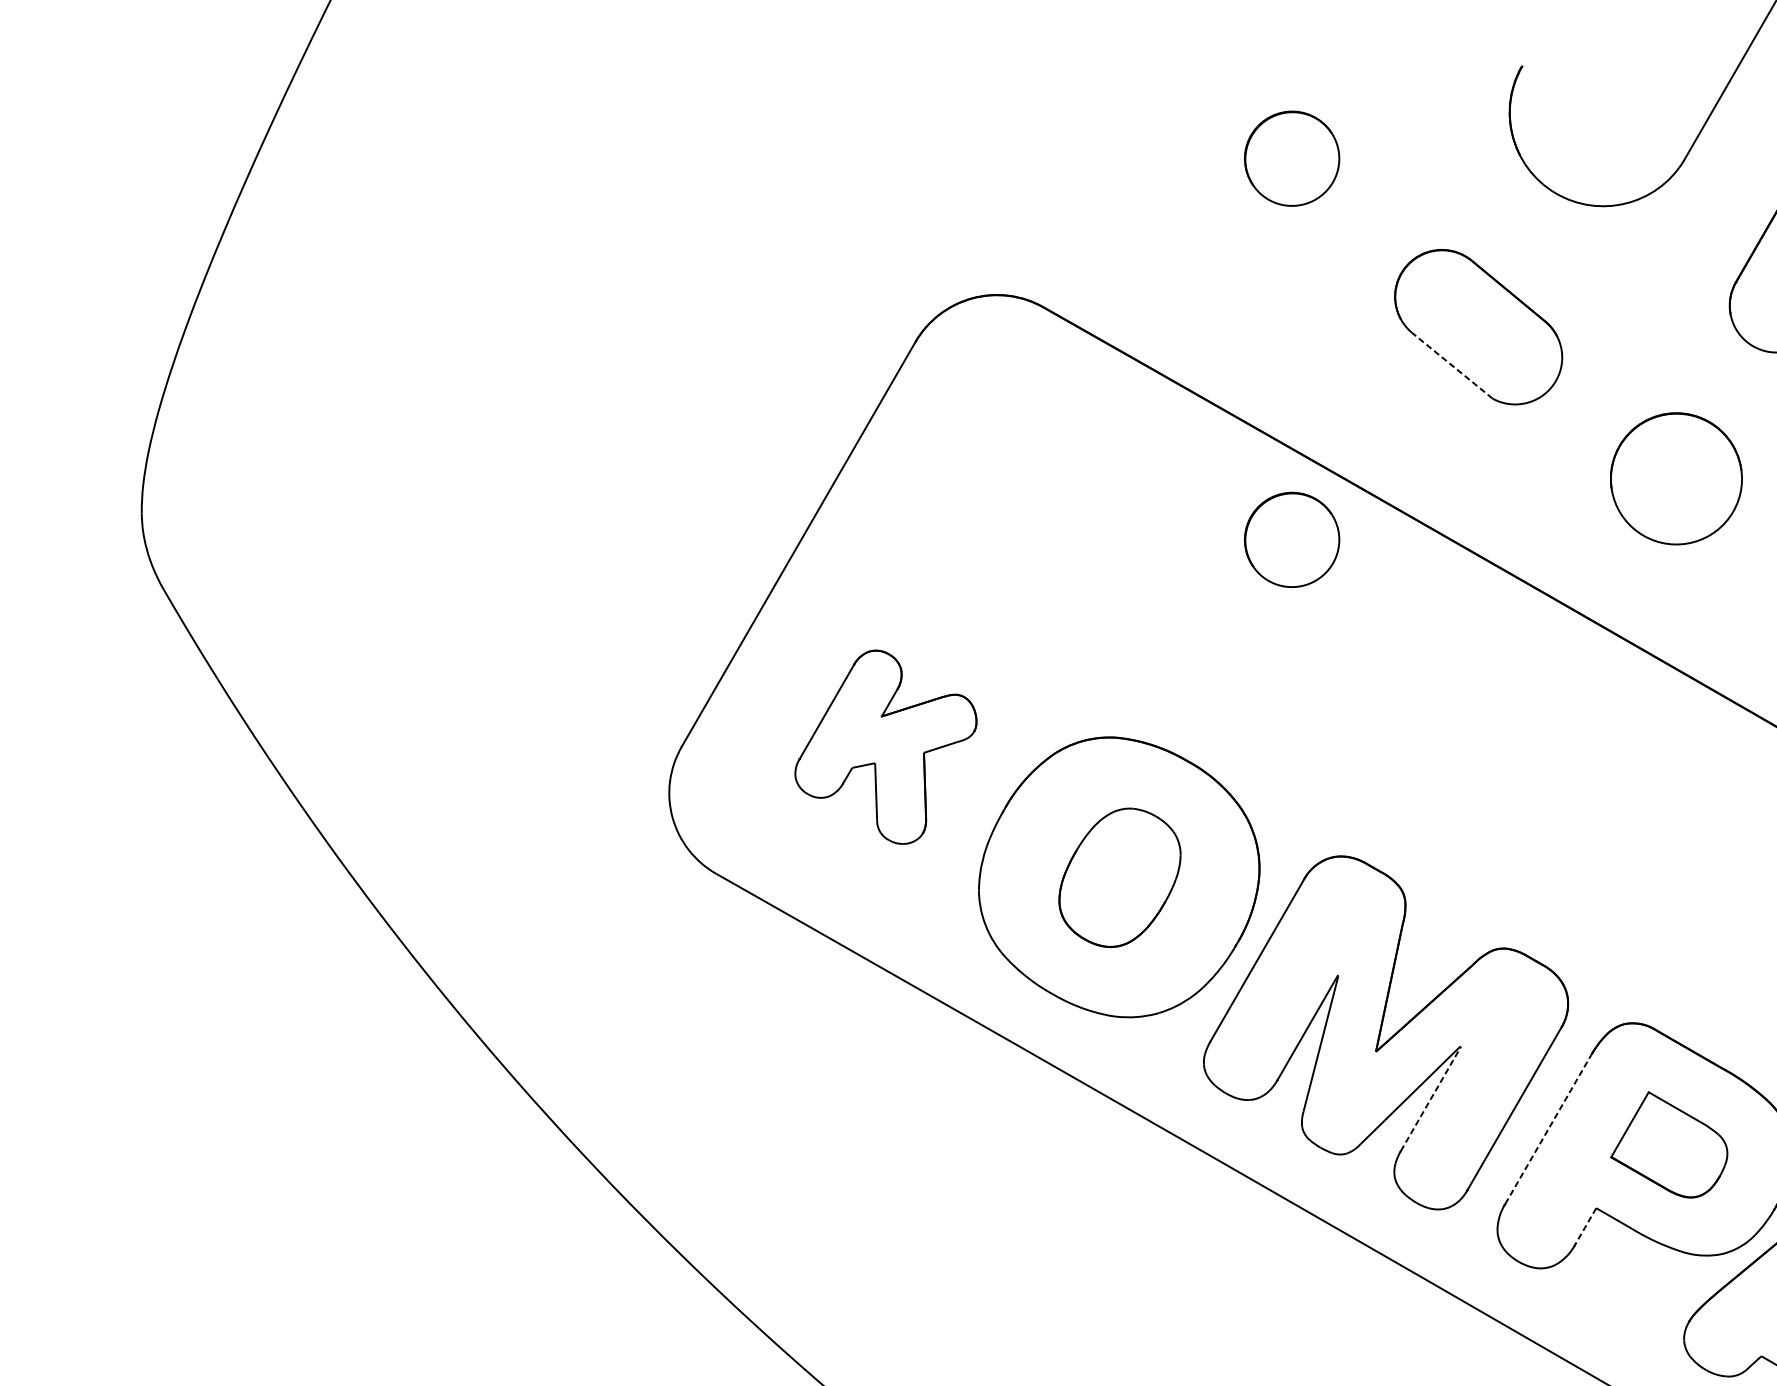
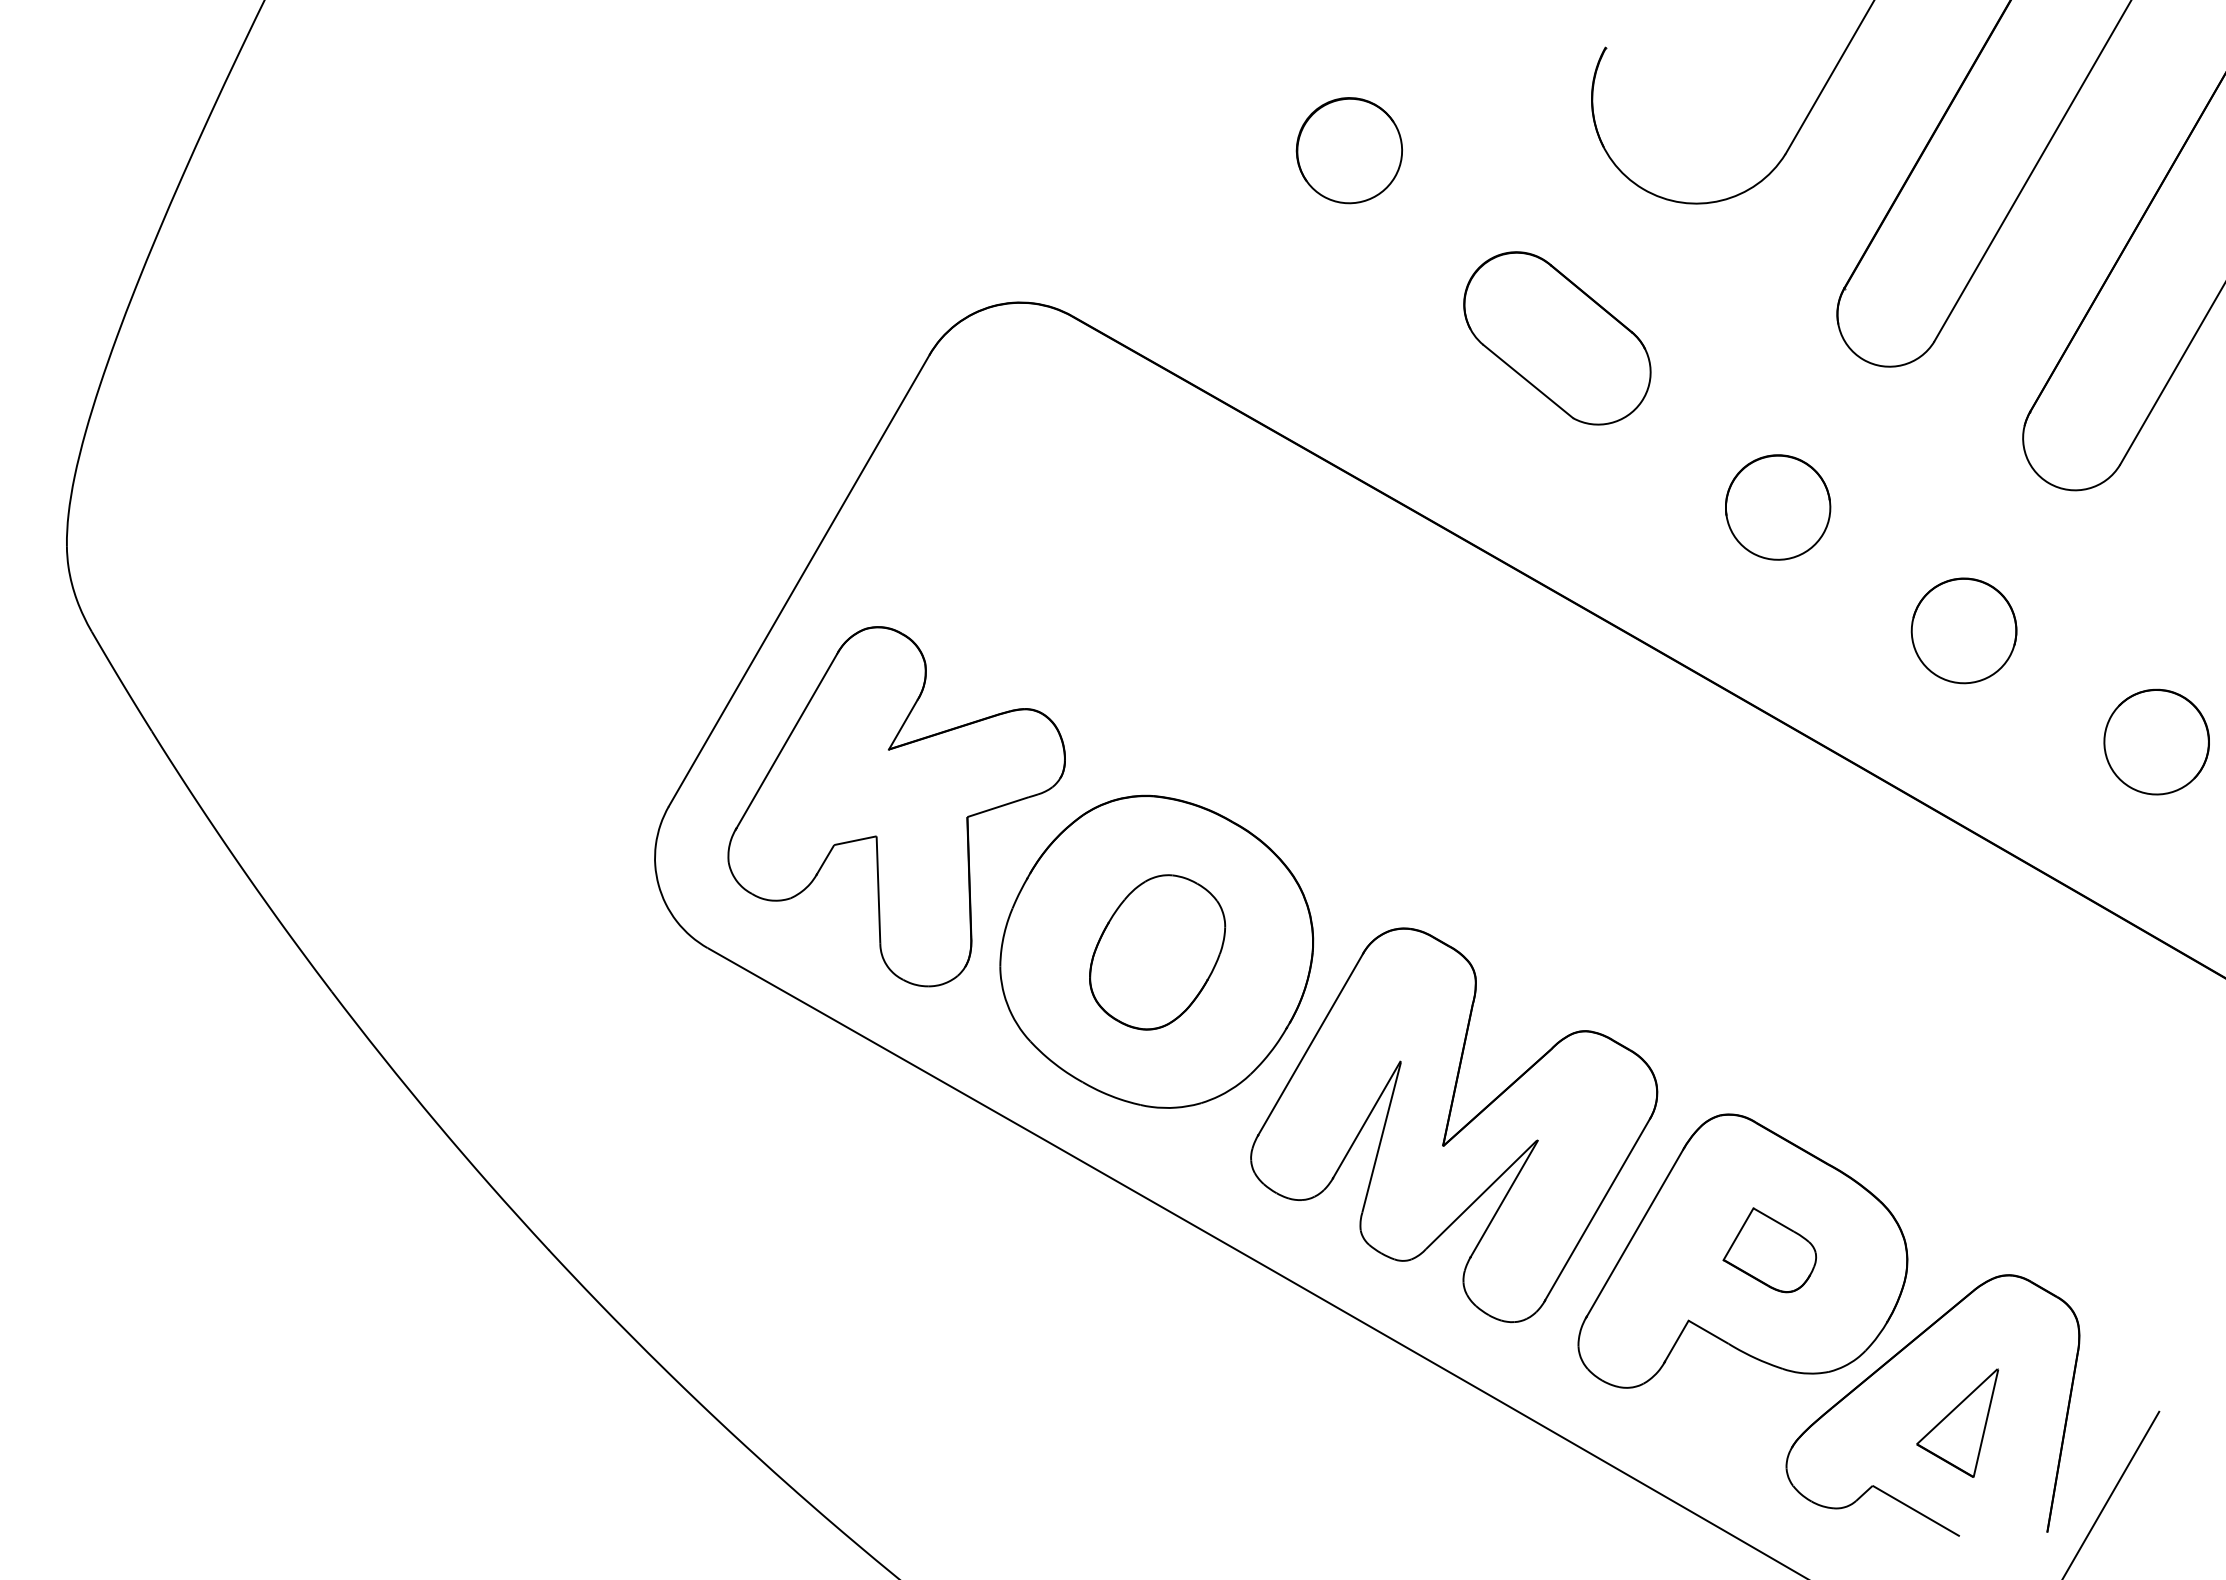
line: (1452, 365) -> (1528, 381), dashed -> solid
part: (1676, 478) -> (1778, 507), size x0.71
part: (1291, 539) -> (1348, 575), removed
part: (885, 746) -> (896, 806), size x1.67
line: (1431, 1098) -> (1504, 1198), dashed -> solid
line: (1547, 1129) -> (1634, 1233), dashed -> solid
part: (1668, 1145) -> (1769, 1250), size x0.71
line: (1585, 1226) -> (1676, 1341), dashed -> solid

